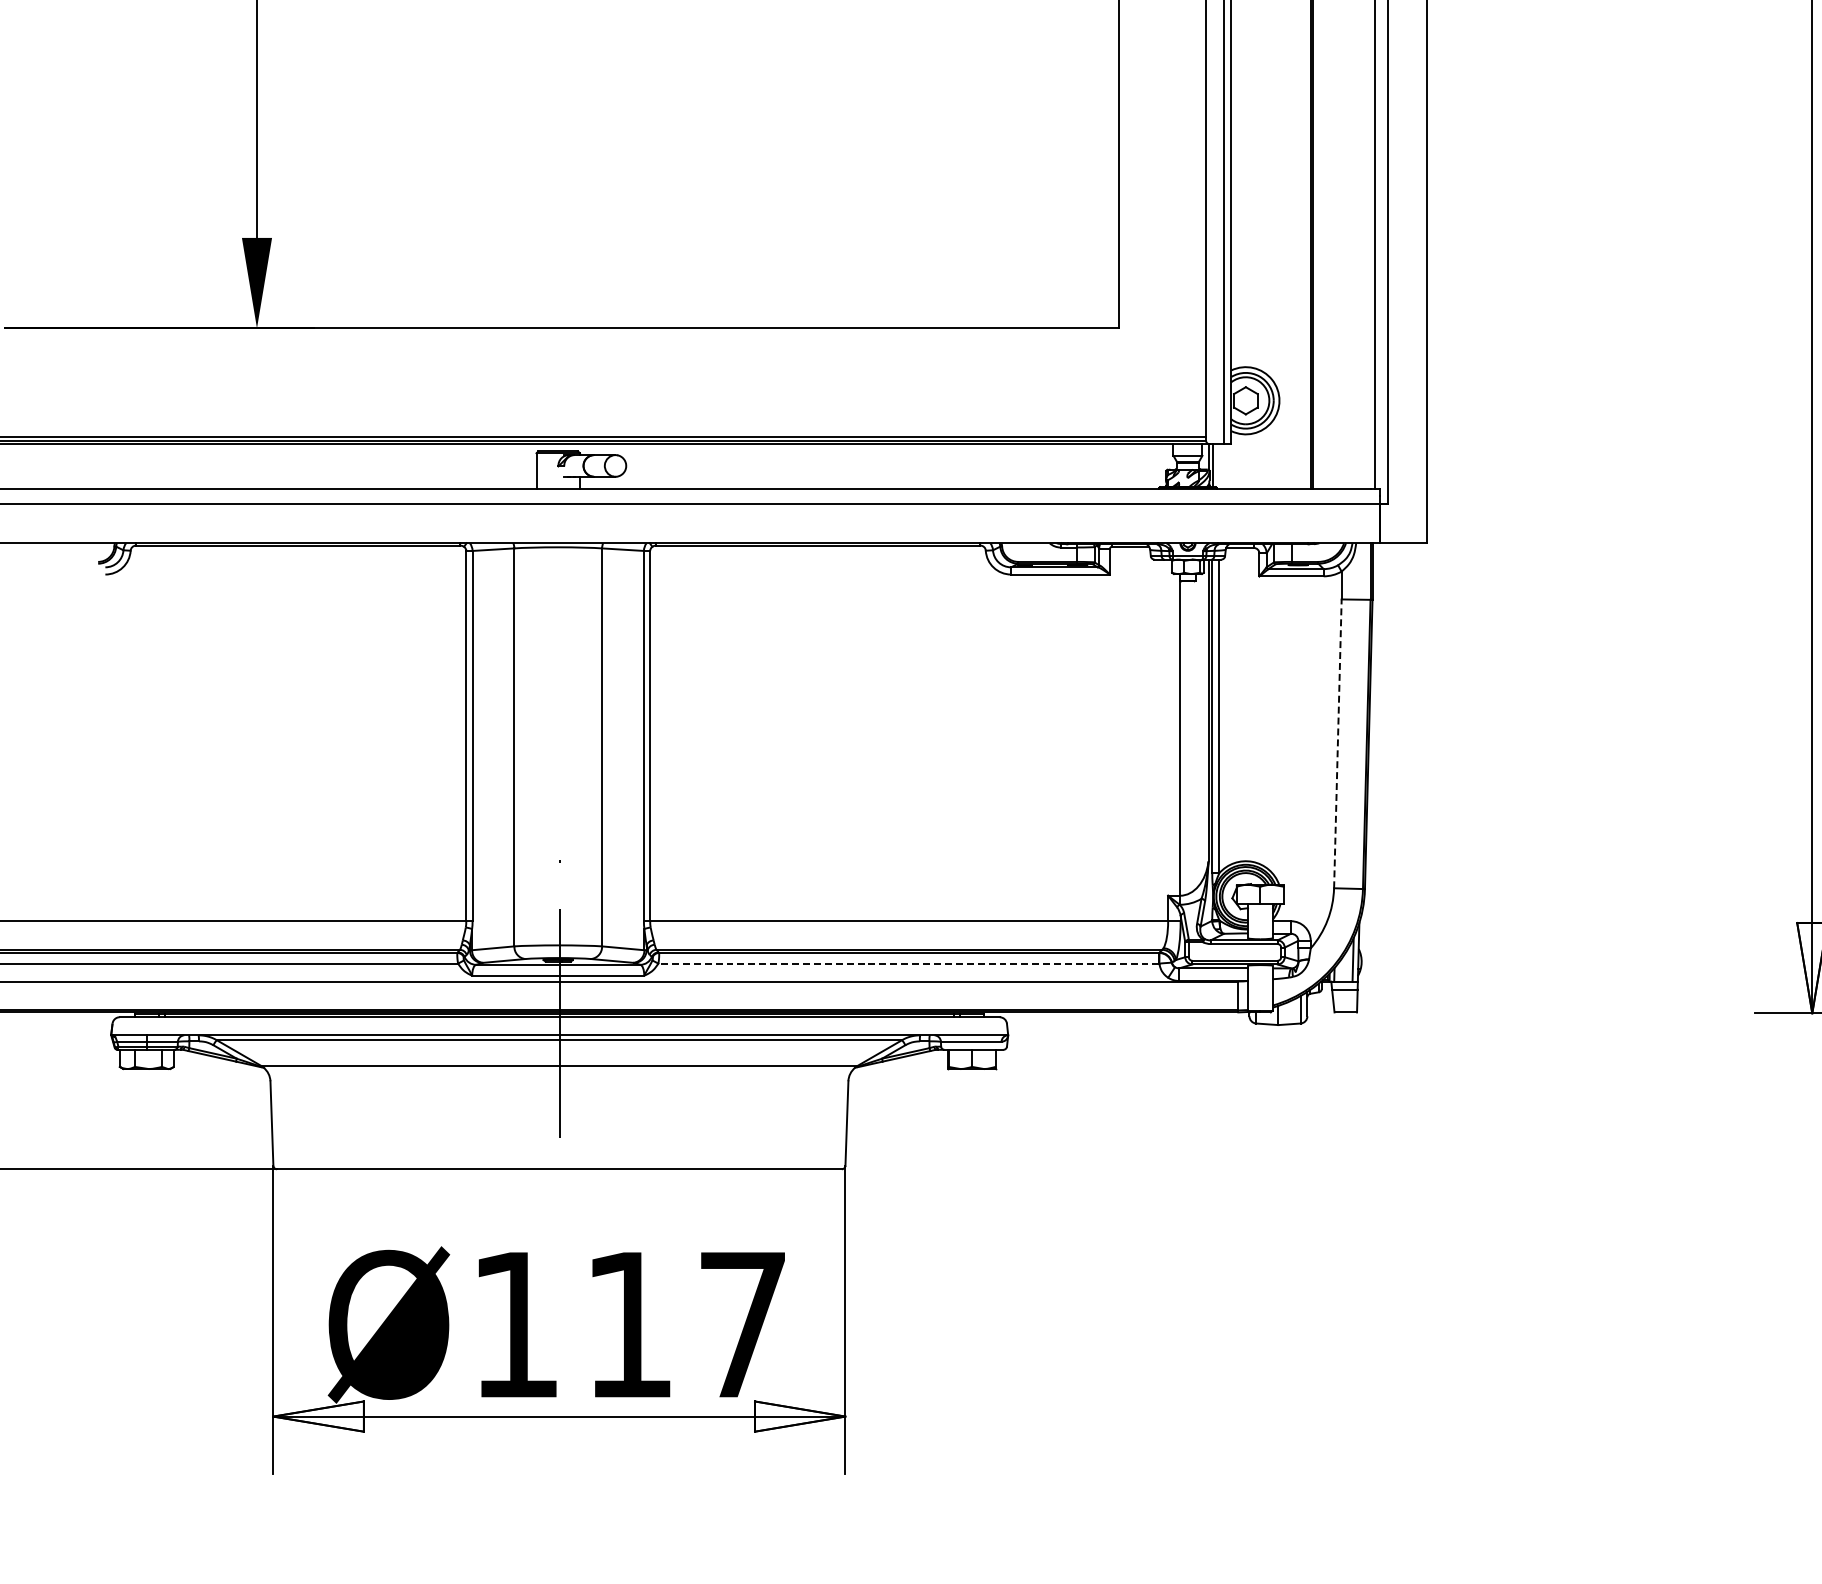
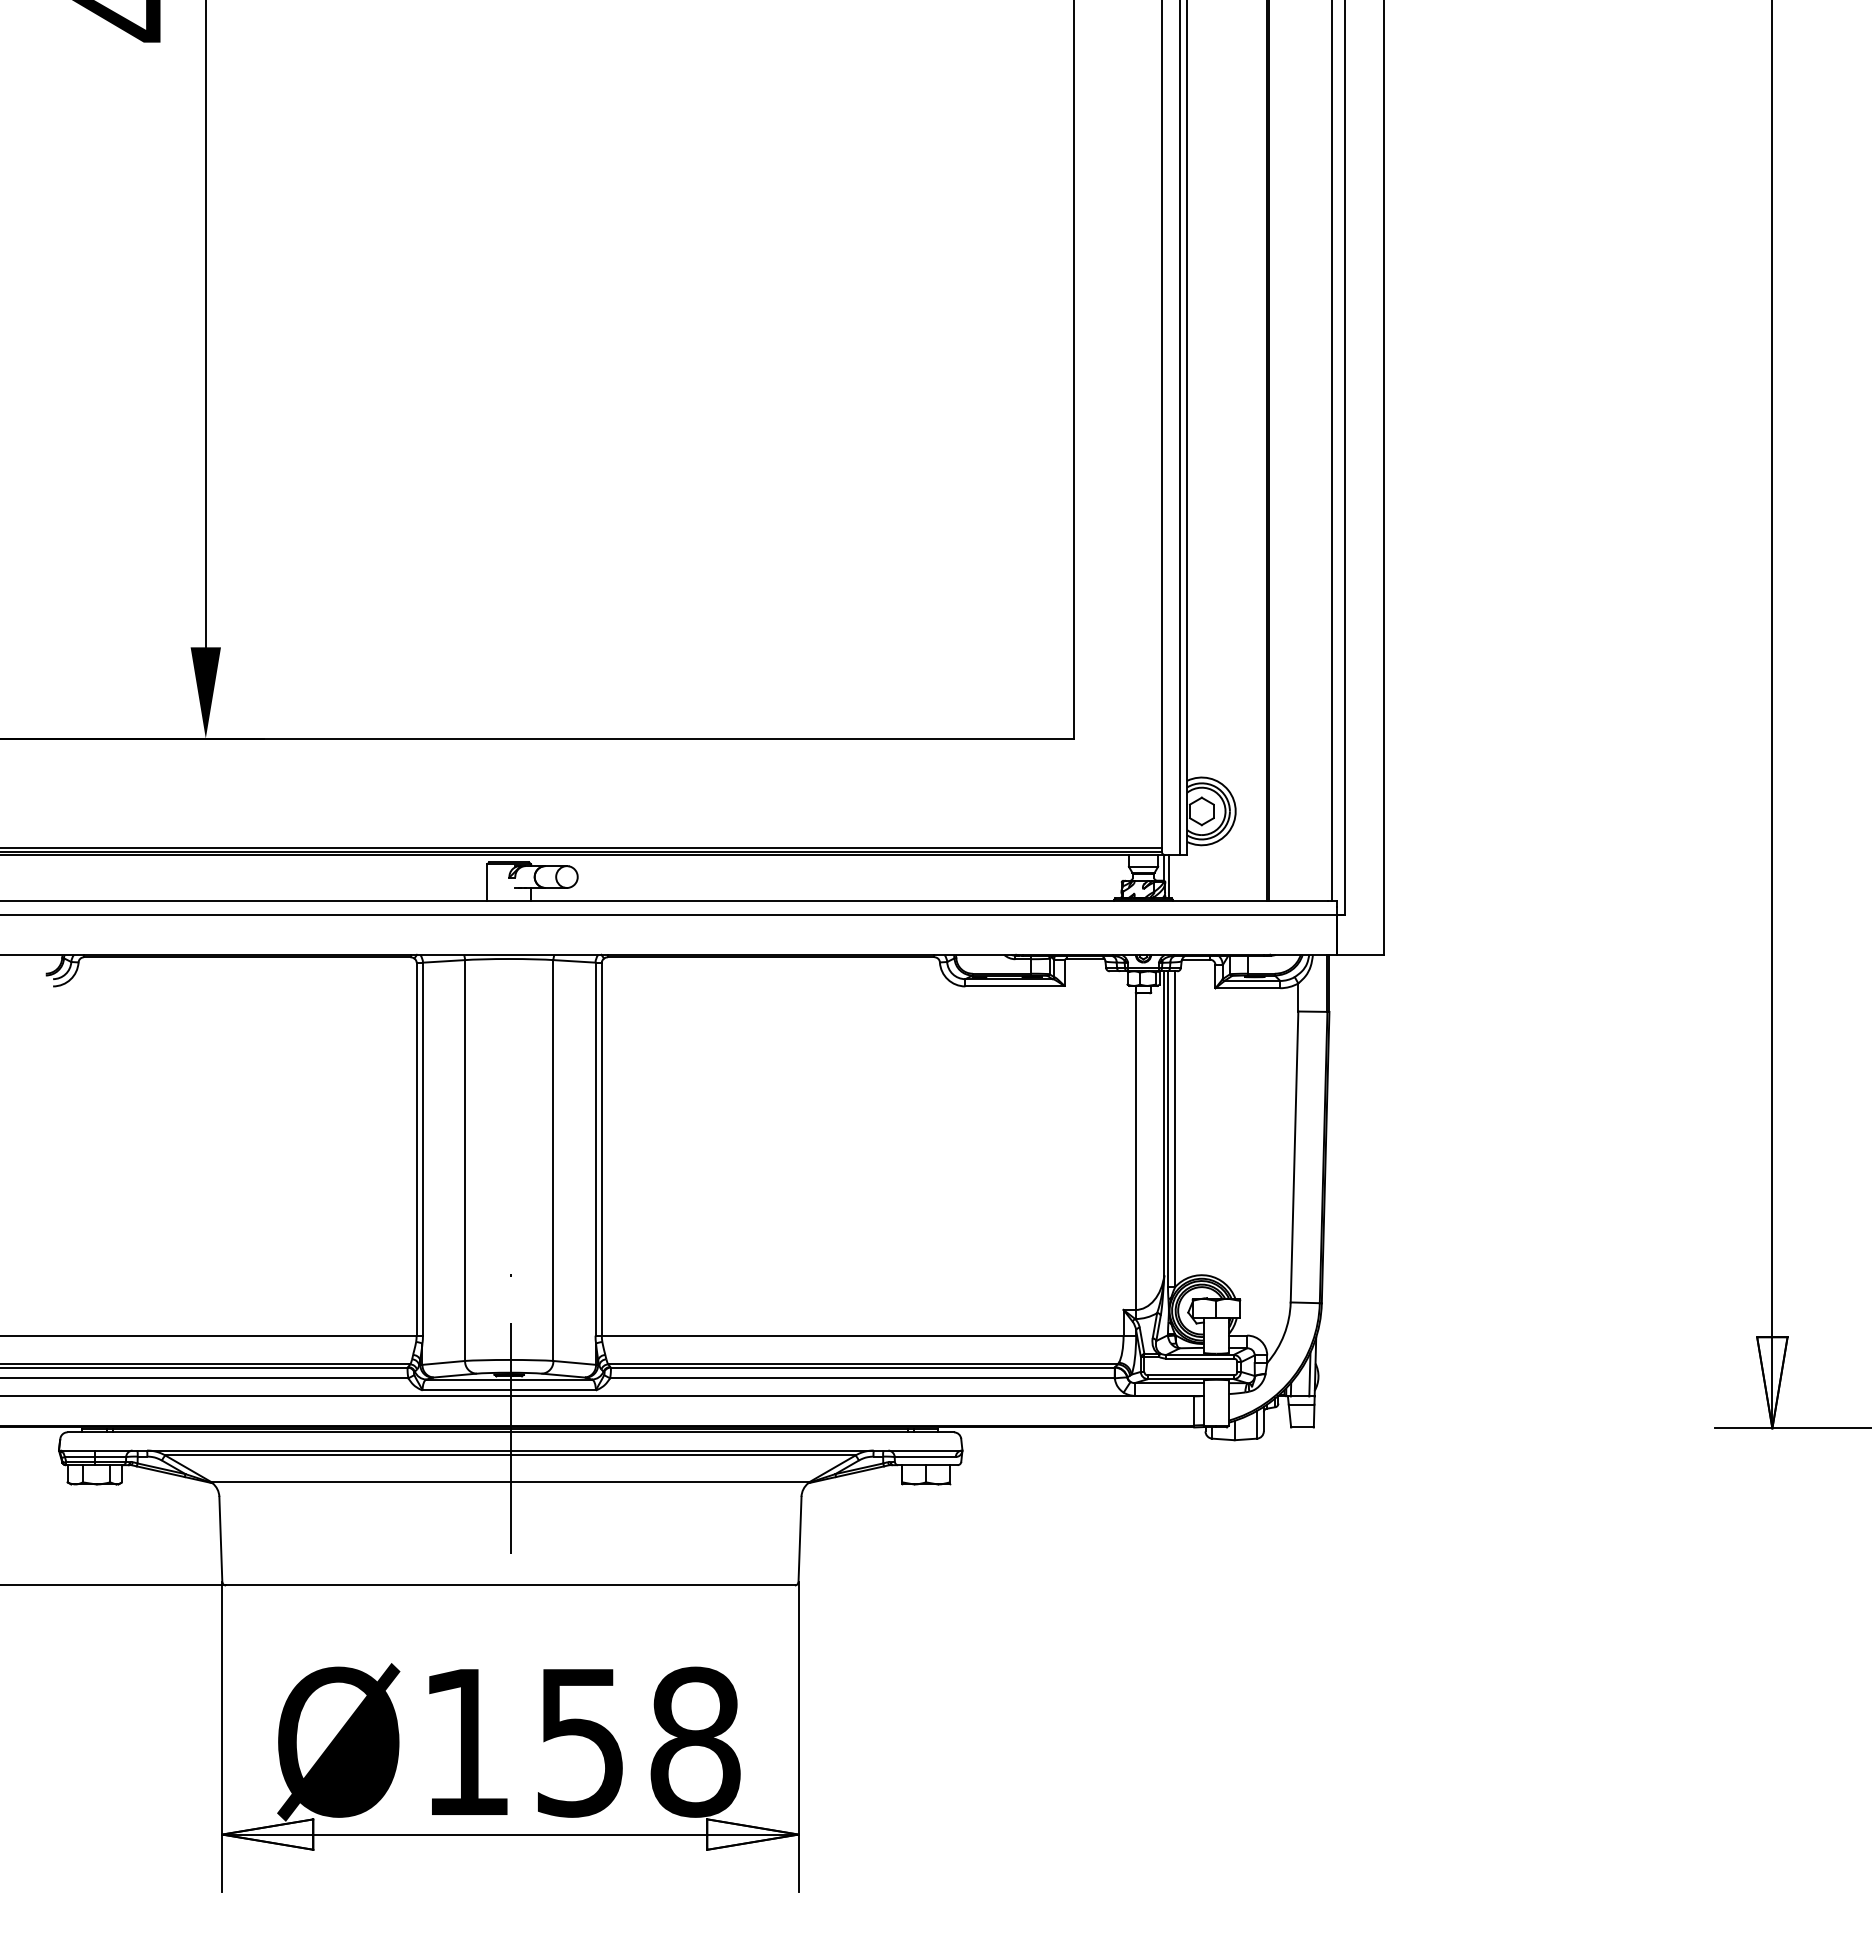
line: (1337, 743) -> (1294, 1156), dashed -> solid
line: (907, 963) -> (861, 1378), dashed -> solid
text: (686, 1324) -> (638, 1741), Ø117 -> Ø158

